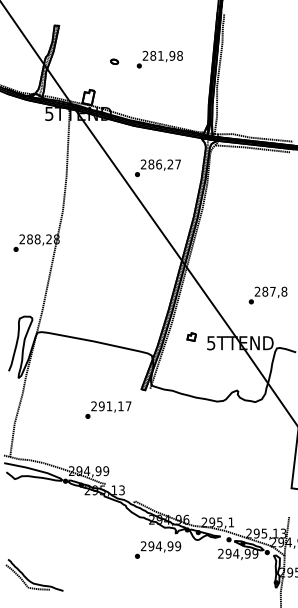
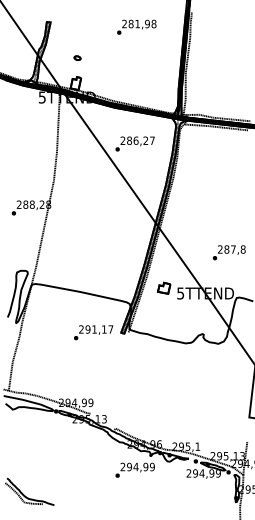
text: (159, 59) -> (136, 27), moved
part: (114, 61) -> (77, 57), moved
part: (191, 336) -> (163, 287), size x1.67
text: (108, 409) -> (93, 332), moved

